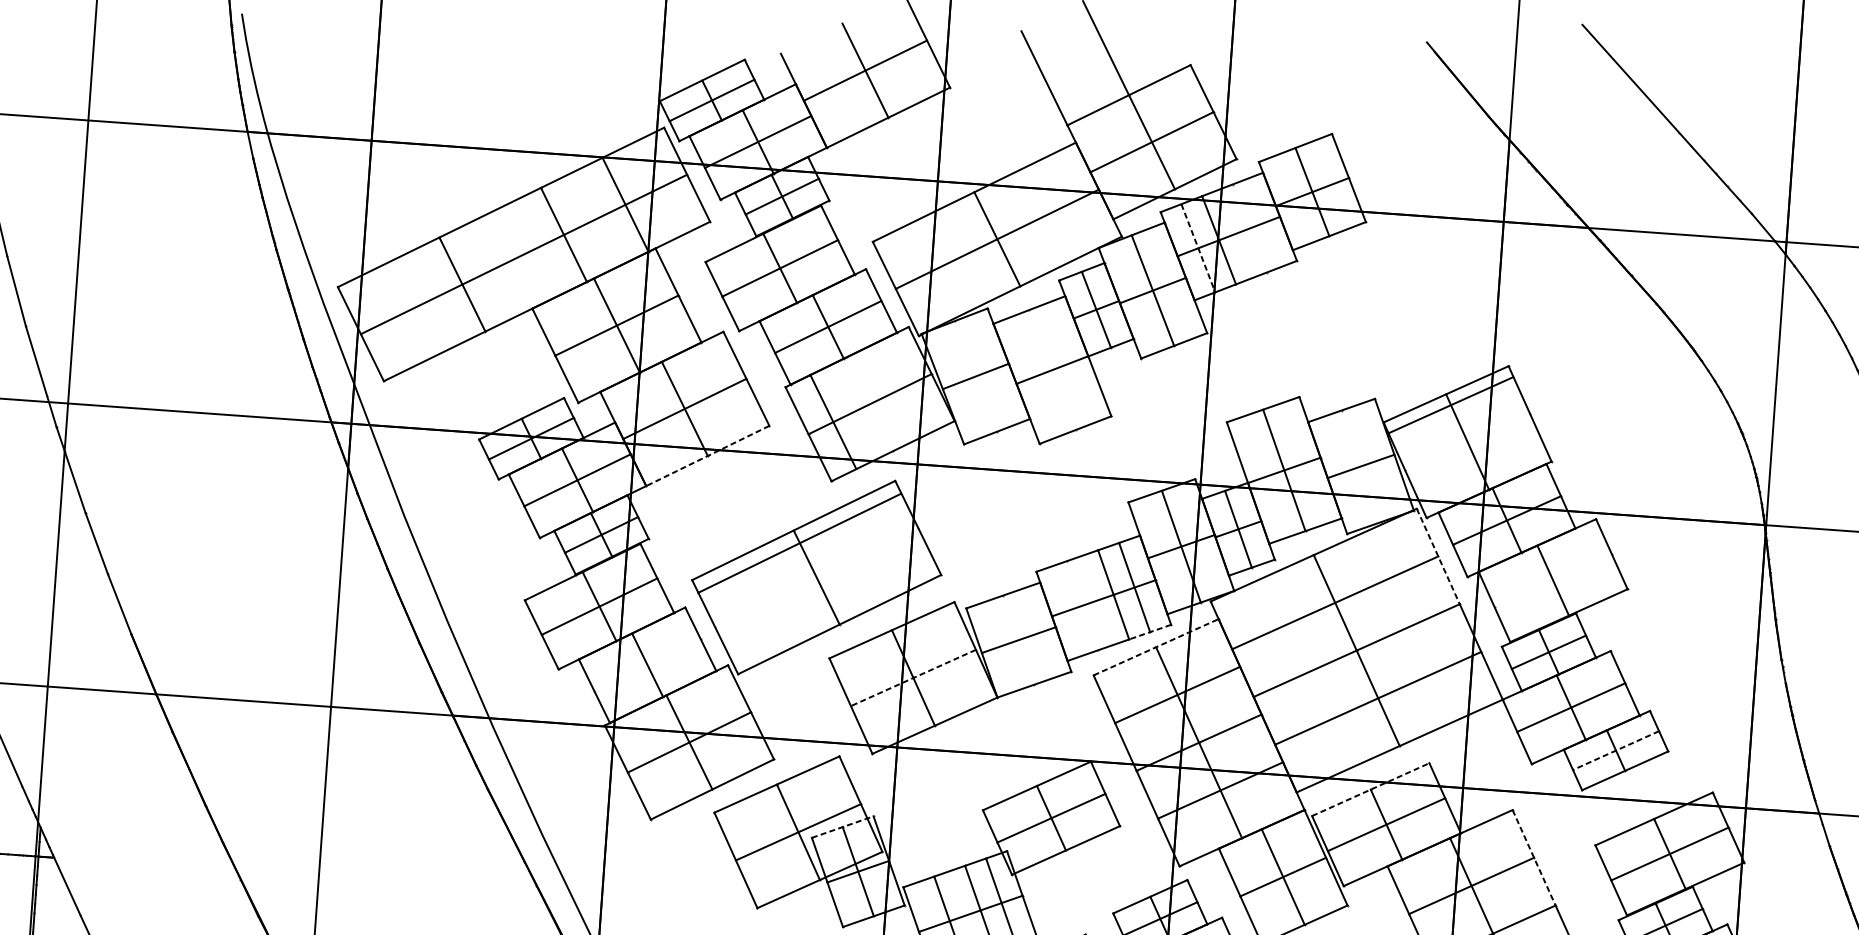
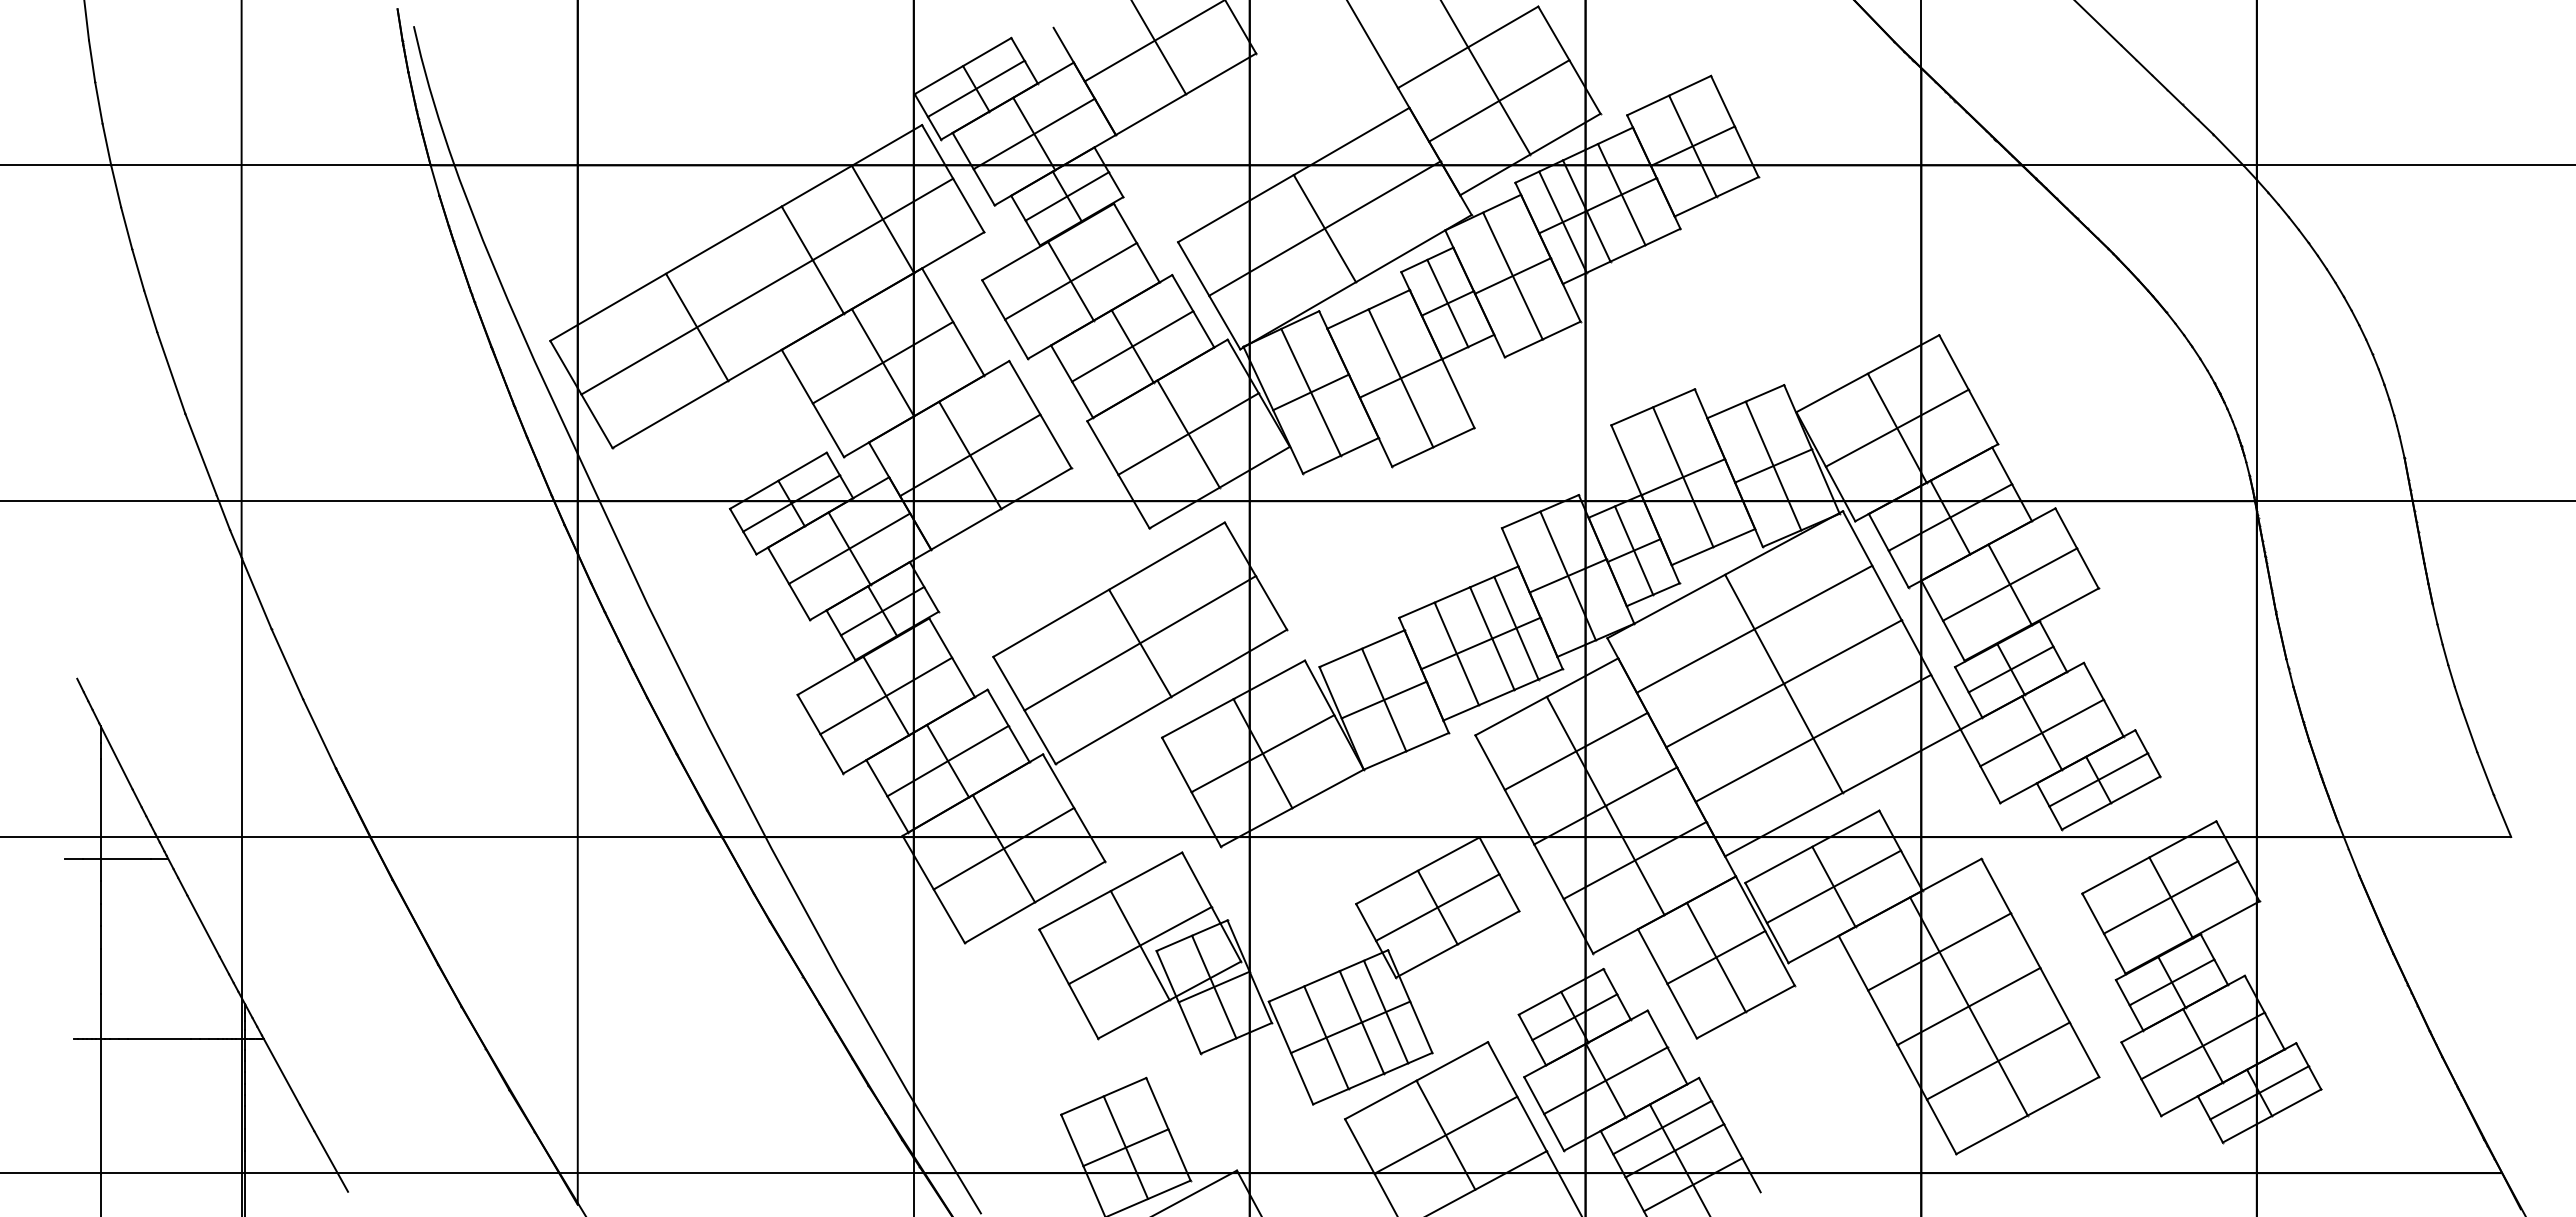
line: (1249, 228) -> (1621, 194), added
line: (1197, 248) -> (1562, 222), dashed -> solid
line: (1052, 370) -> (1400, 378), added
line: (975, 375) -> (1310, 391), added
line: (1450, 404) -> (1896, 427), moved
line: (833, 421) -> (1188, 433), moved
line: (707, 456) -> (1000, 509), dashed -> solid
line: (1361, 465) -> (1773, 465), added
line: (799, 543) -> (1139, 643), moved
line: (1438, 556) -> (1872, 565), dashed -> solid
line: (1553, 580) -> (2010, 584), added
line: (1082, 605) -> (1456, 653), added
line: (1150, 632) -> (1538, 679), dashed -> solid
line: (1019, 639) -> (1384, 699), added
line: (1156, 646) -> (1547, 696), dashed -> solid
line: (647, 664) -> (947, 760), added
line: (913, 677) -> (1262, 753), dashed -> solid
line: (1615, 750) -> (2098, 779), dashed -> solid
line: (1370, 789) -> (1812, 846), dashed -> solid
line: (843, 826) -> (1192, 935), dashed -> solid
line: (1533, 857) -> (2010, 913), dashed -> solid

